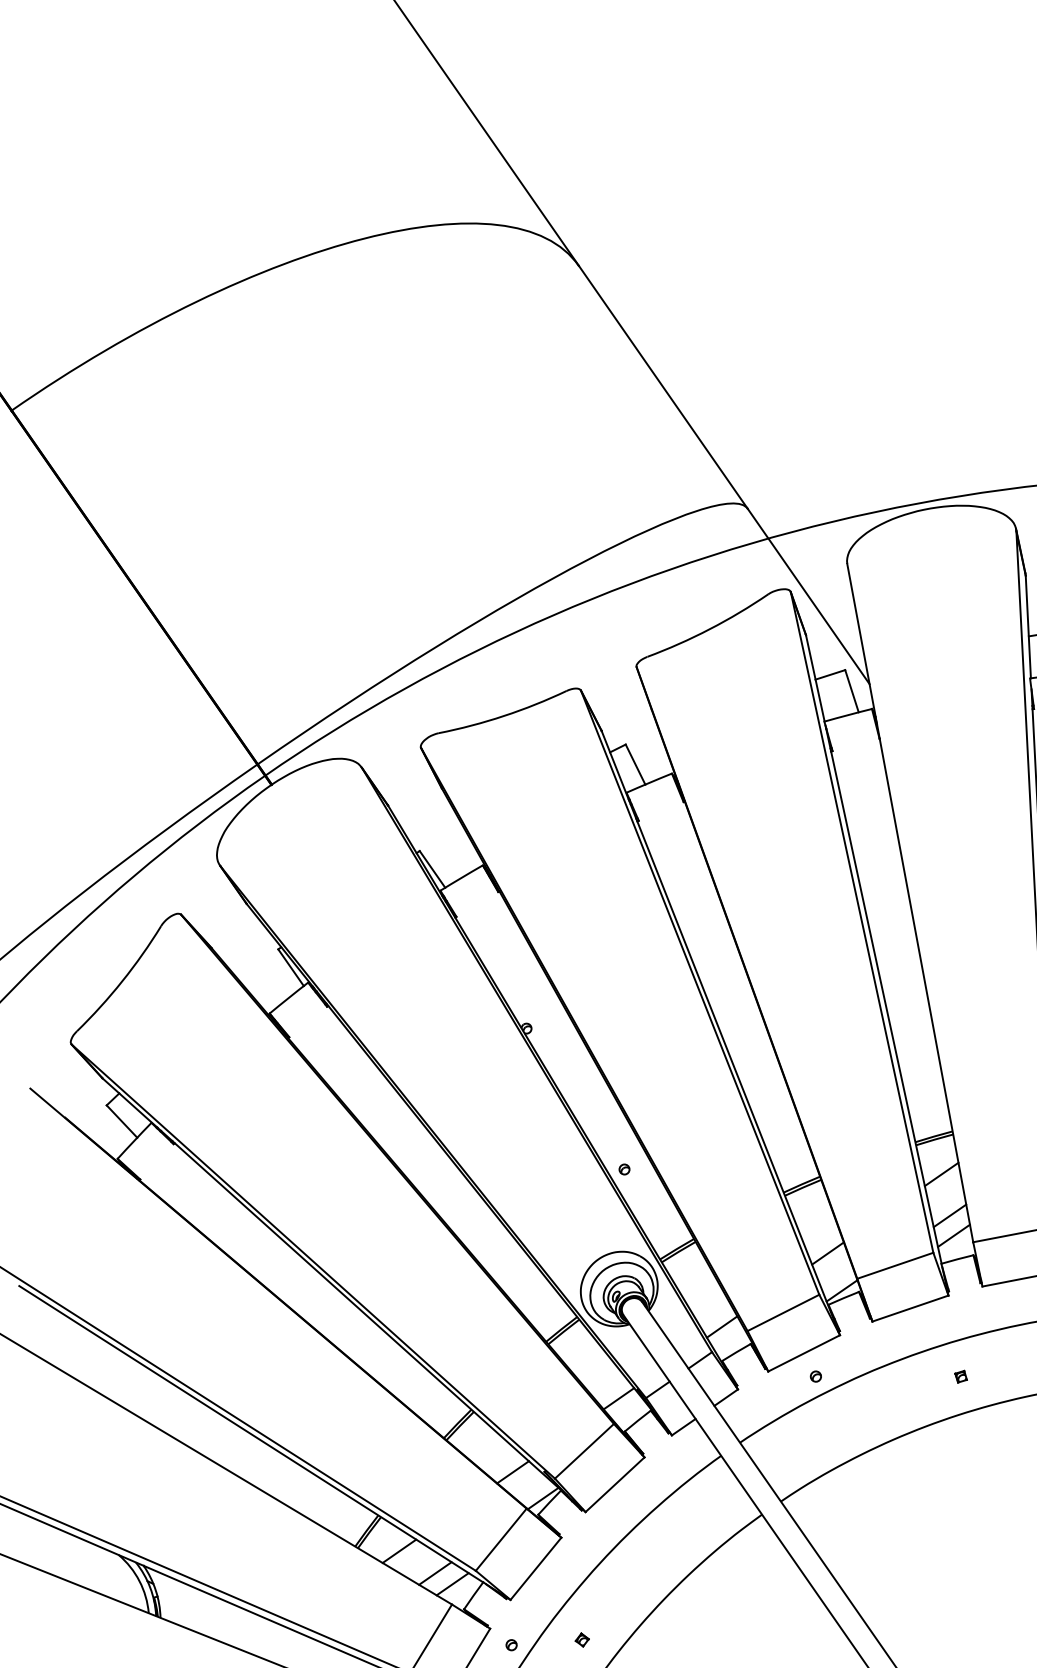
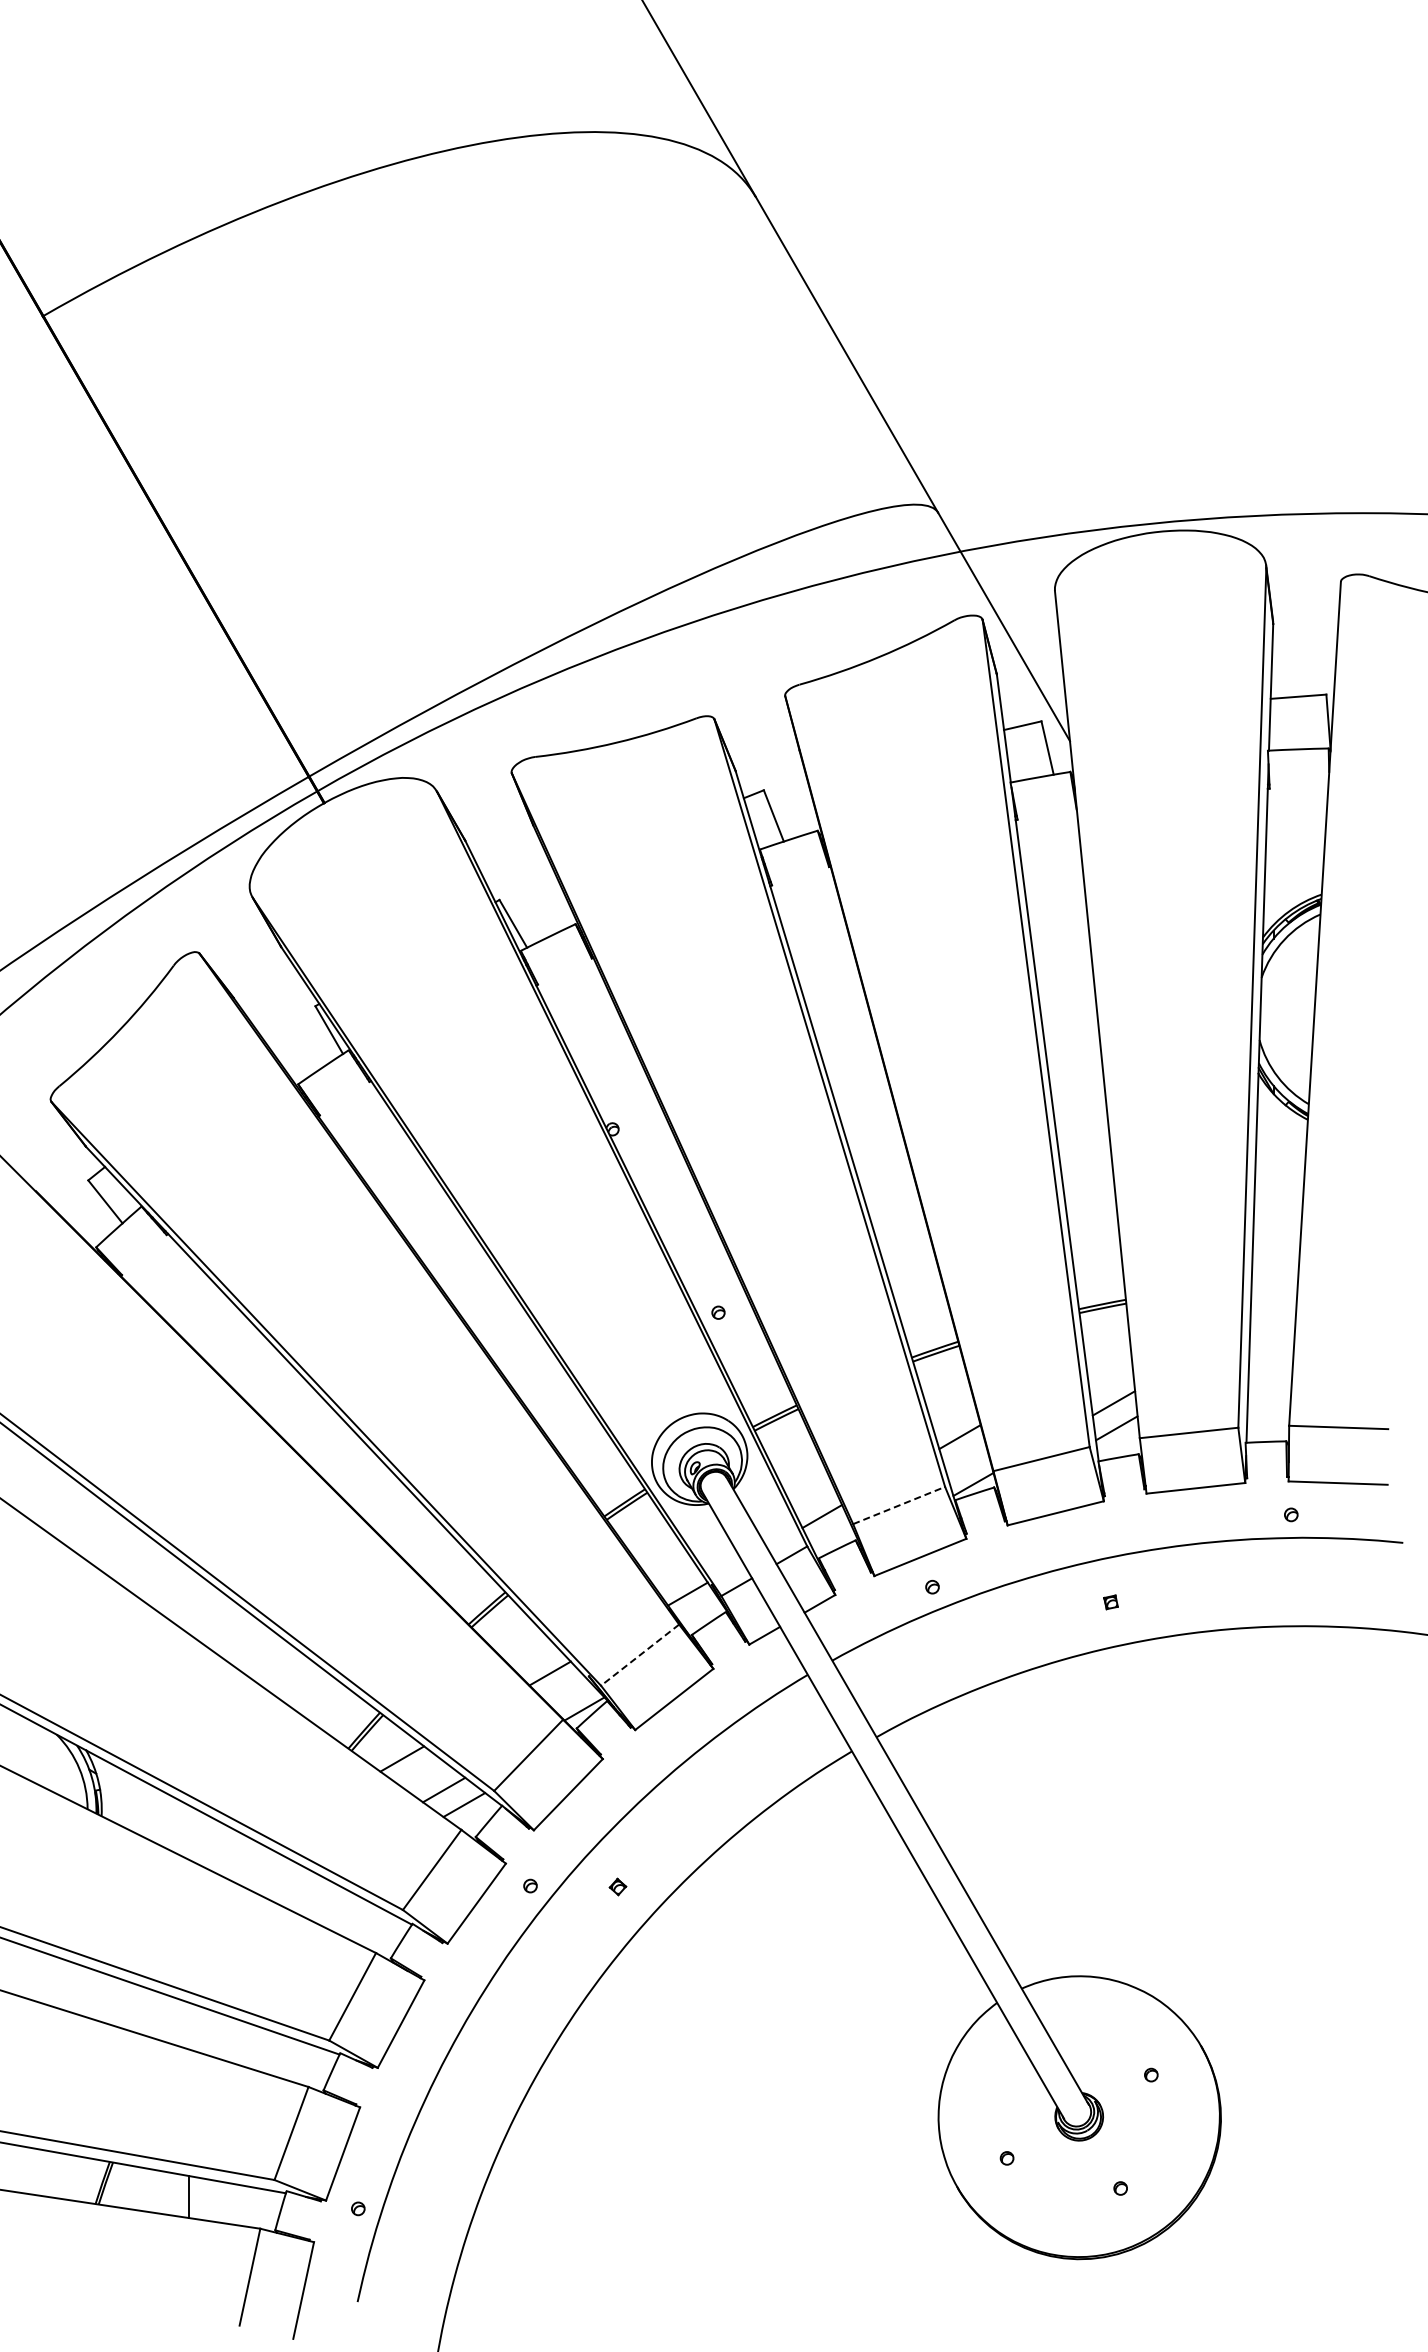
line: (941, 1174) -> (1107, 1351), removed
line: (783, 1312) -> (899, 1505), solid -> dashed
line: (584, 1451) -> (640, 1655), solid -> dashed

